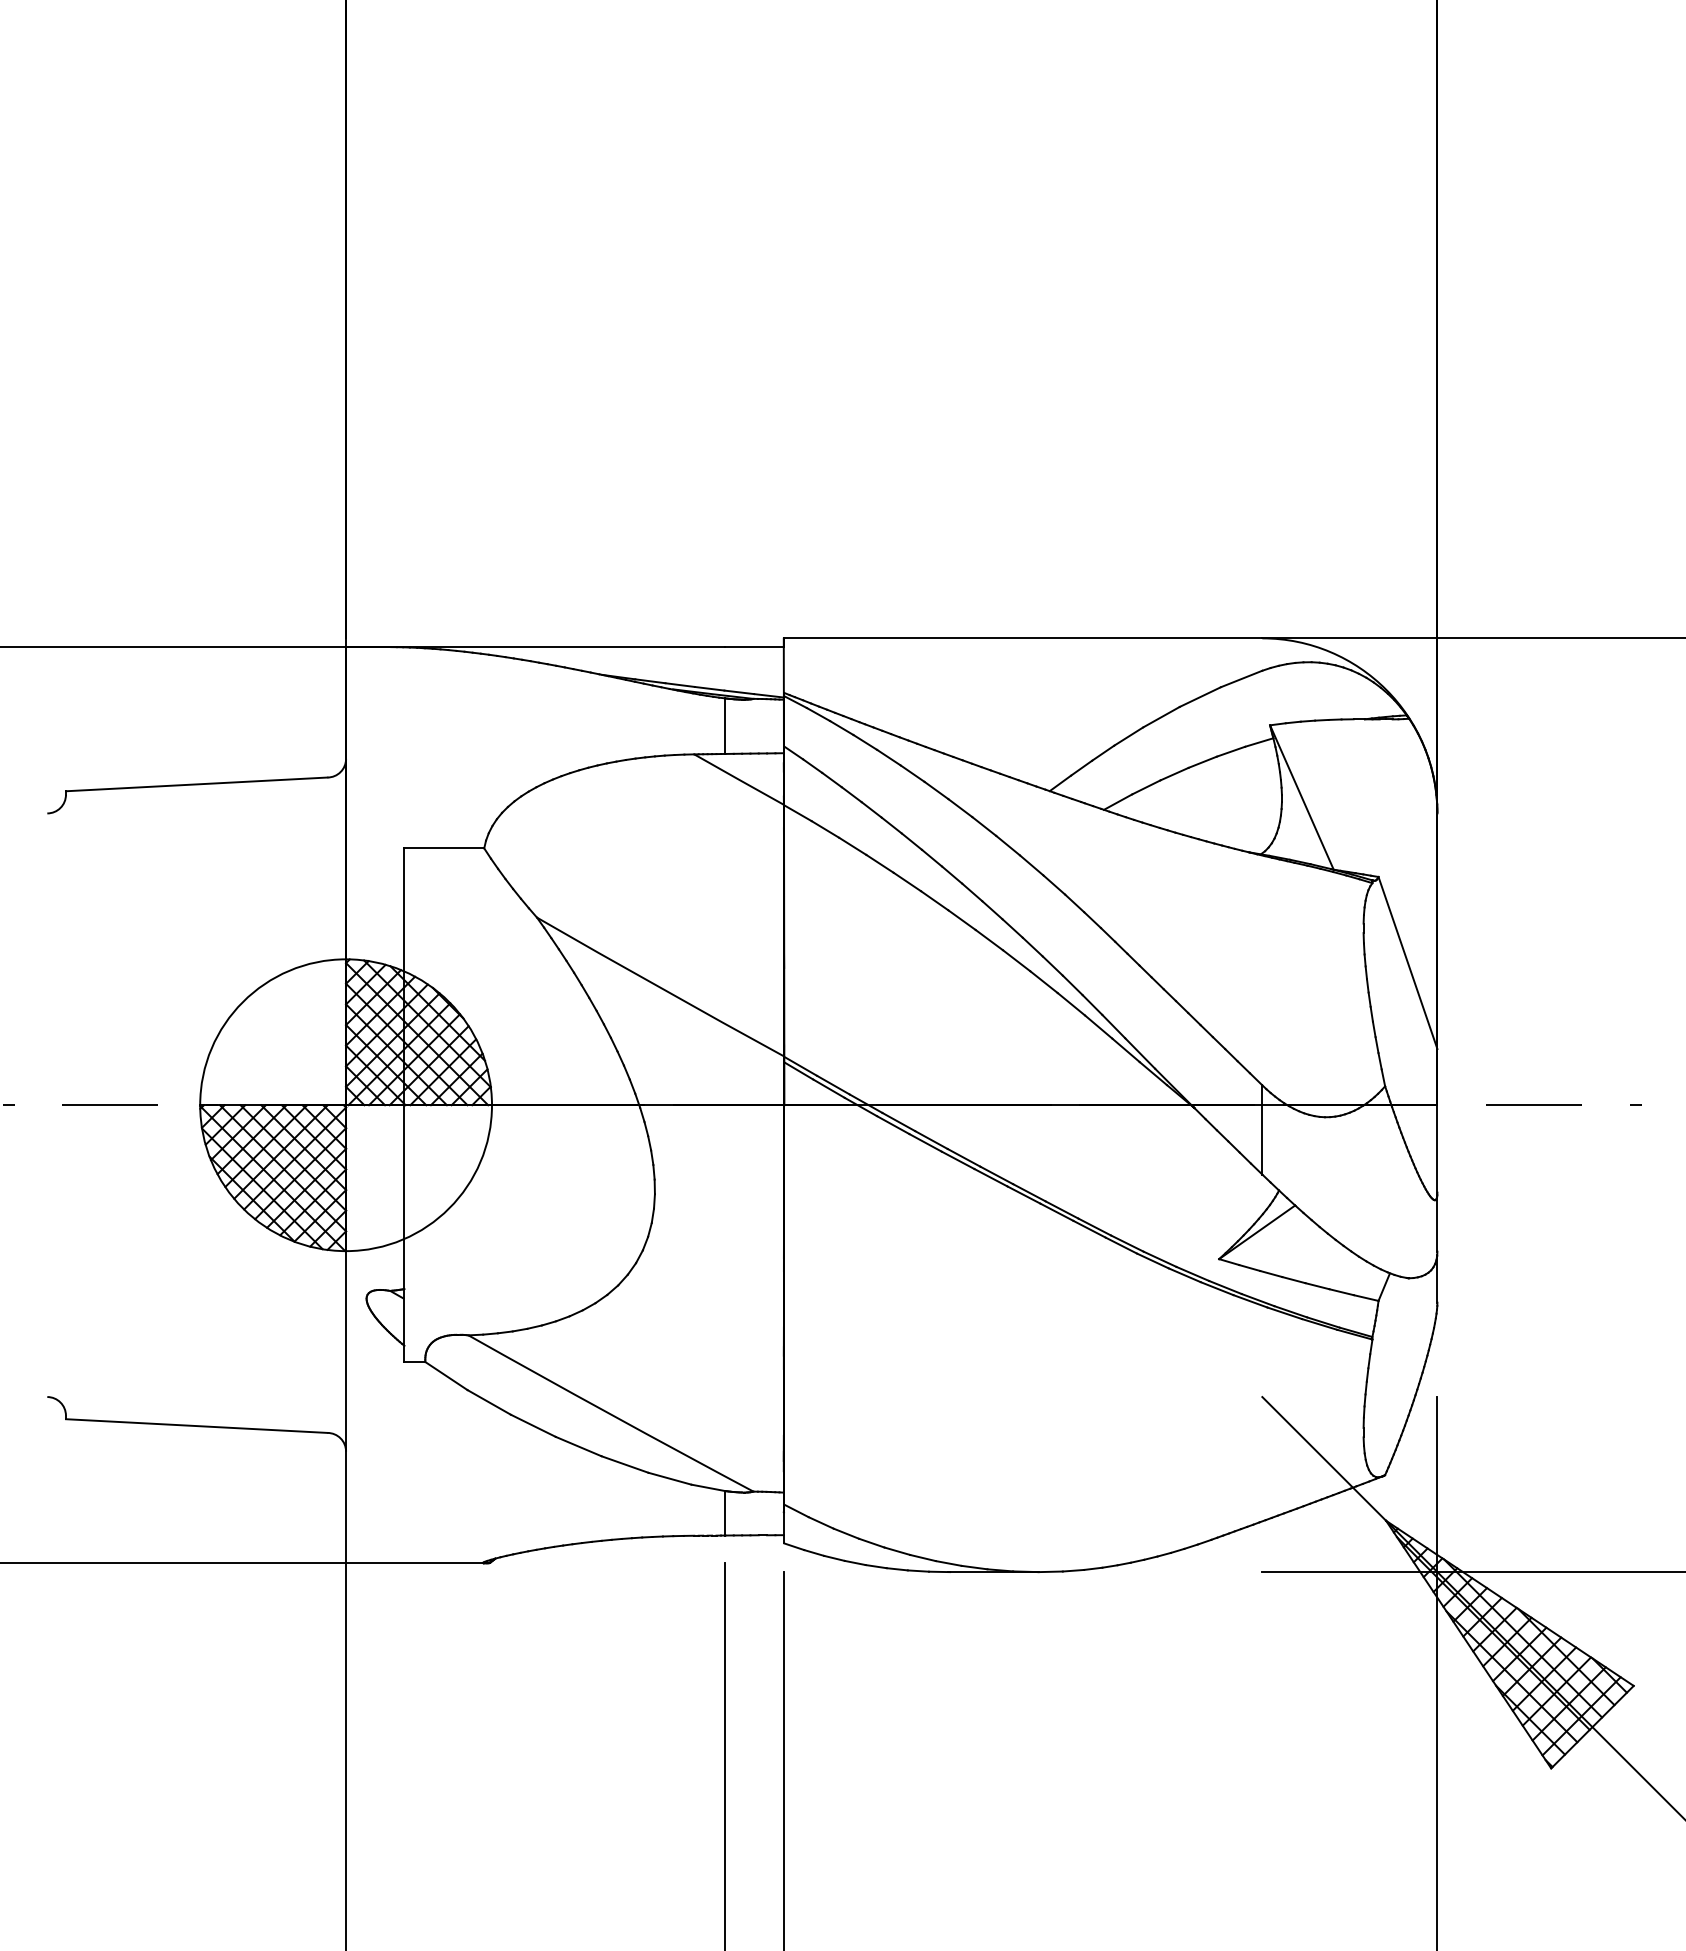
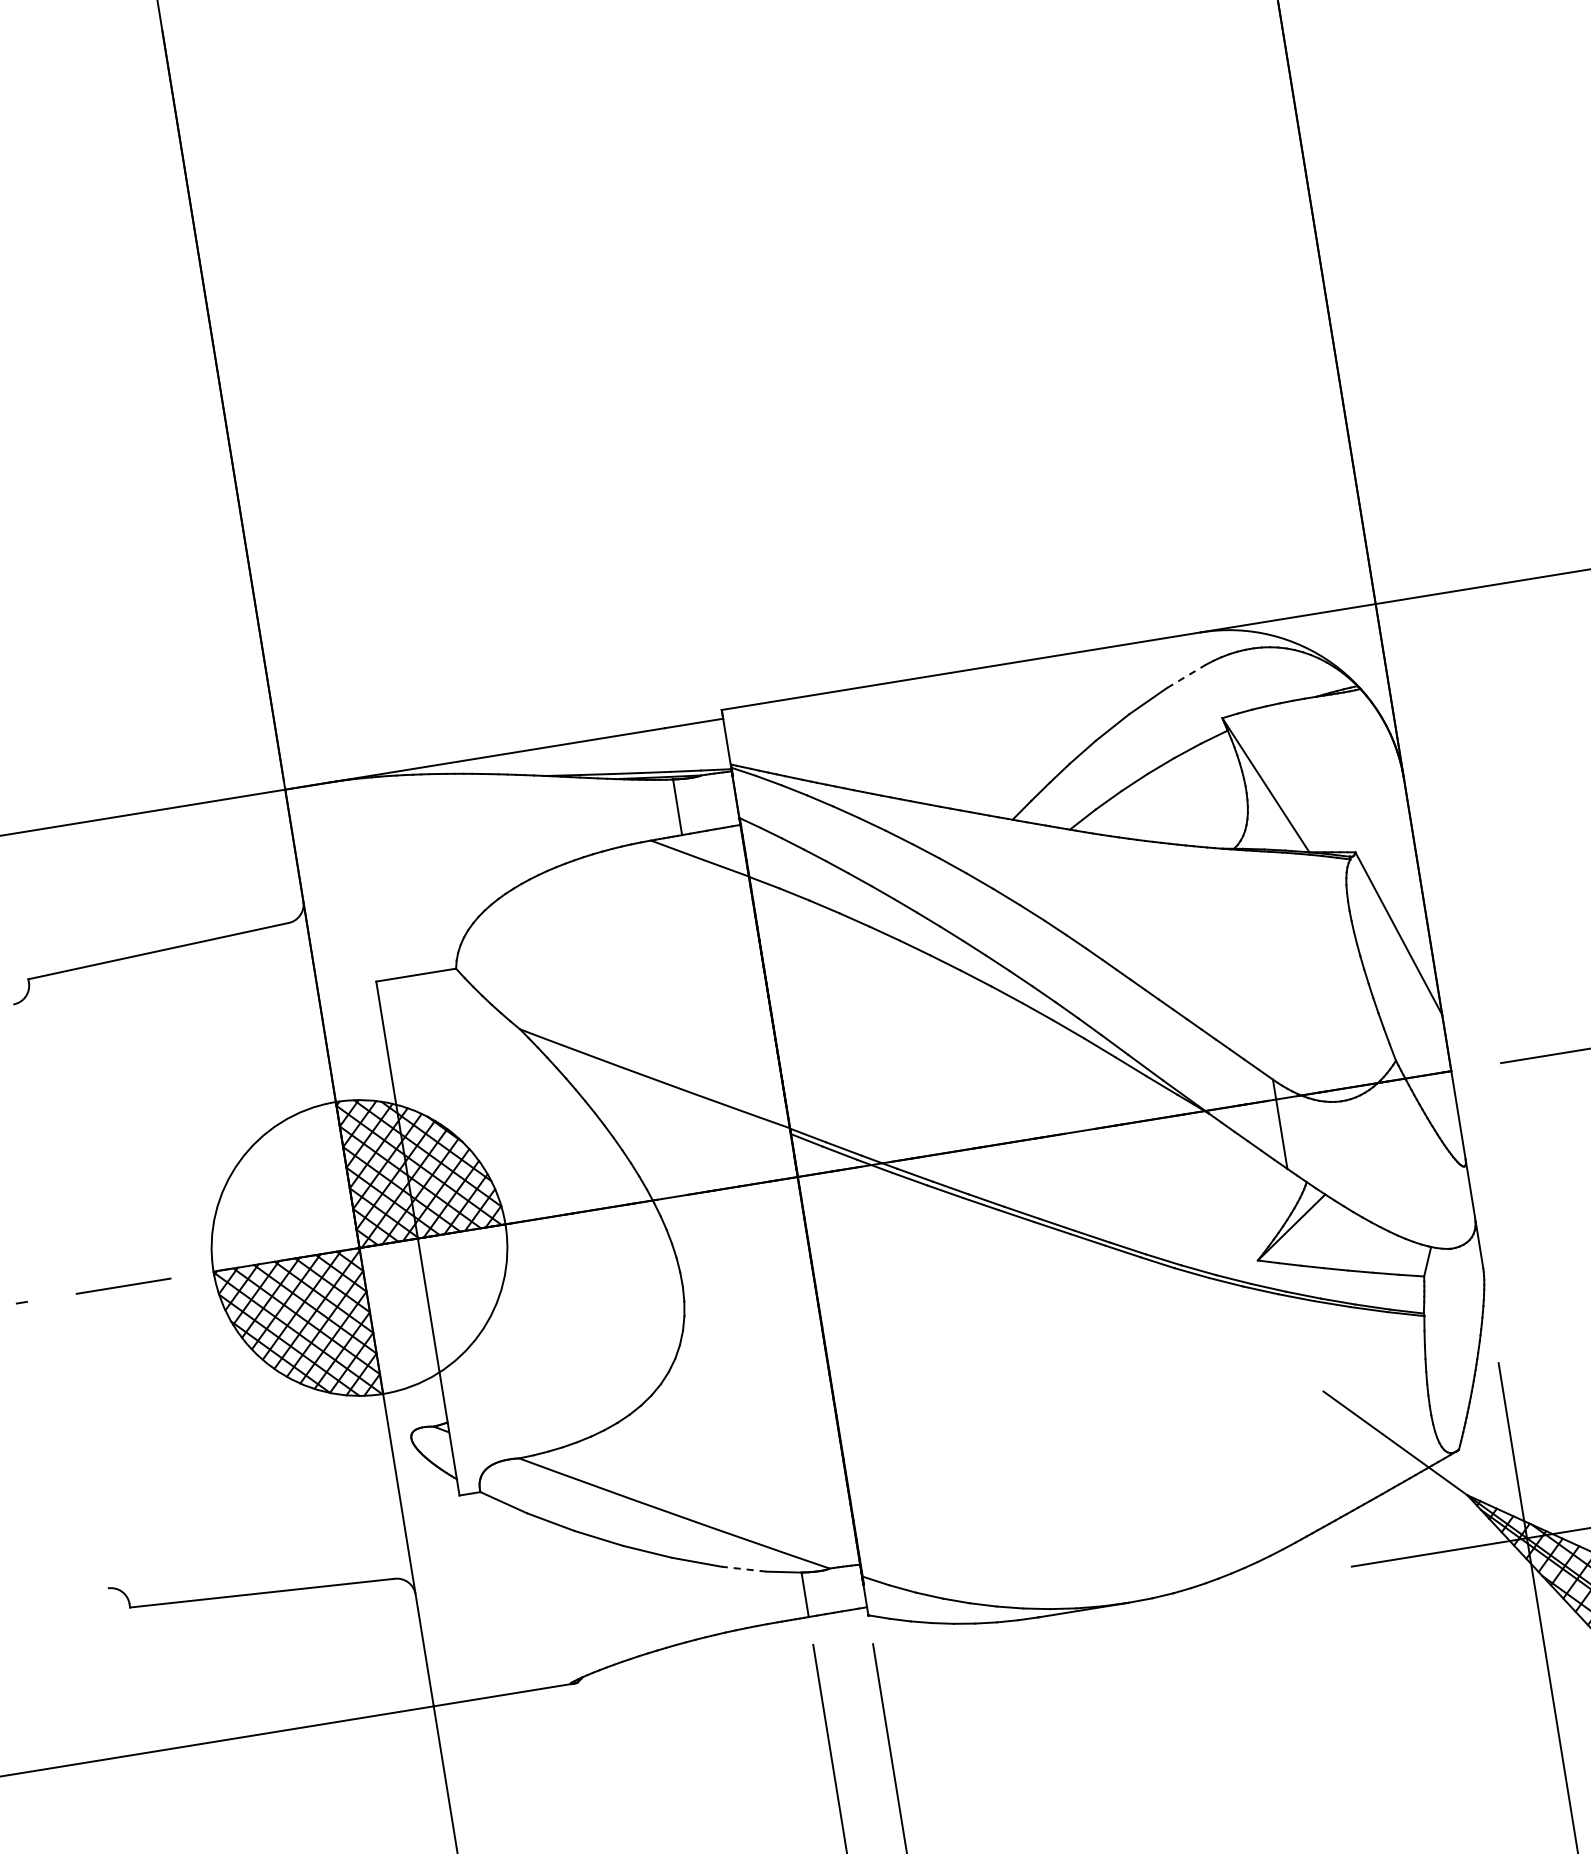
line: (1242, 678) -> (1187, 675), solid -> dashed
line: (669, 1478) -> (743, 1569), solid -> dashed

